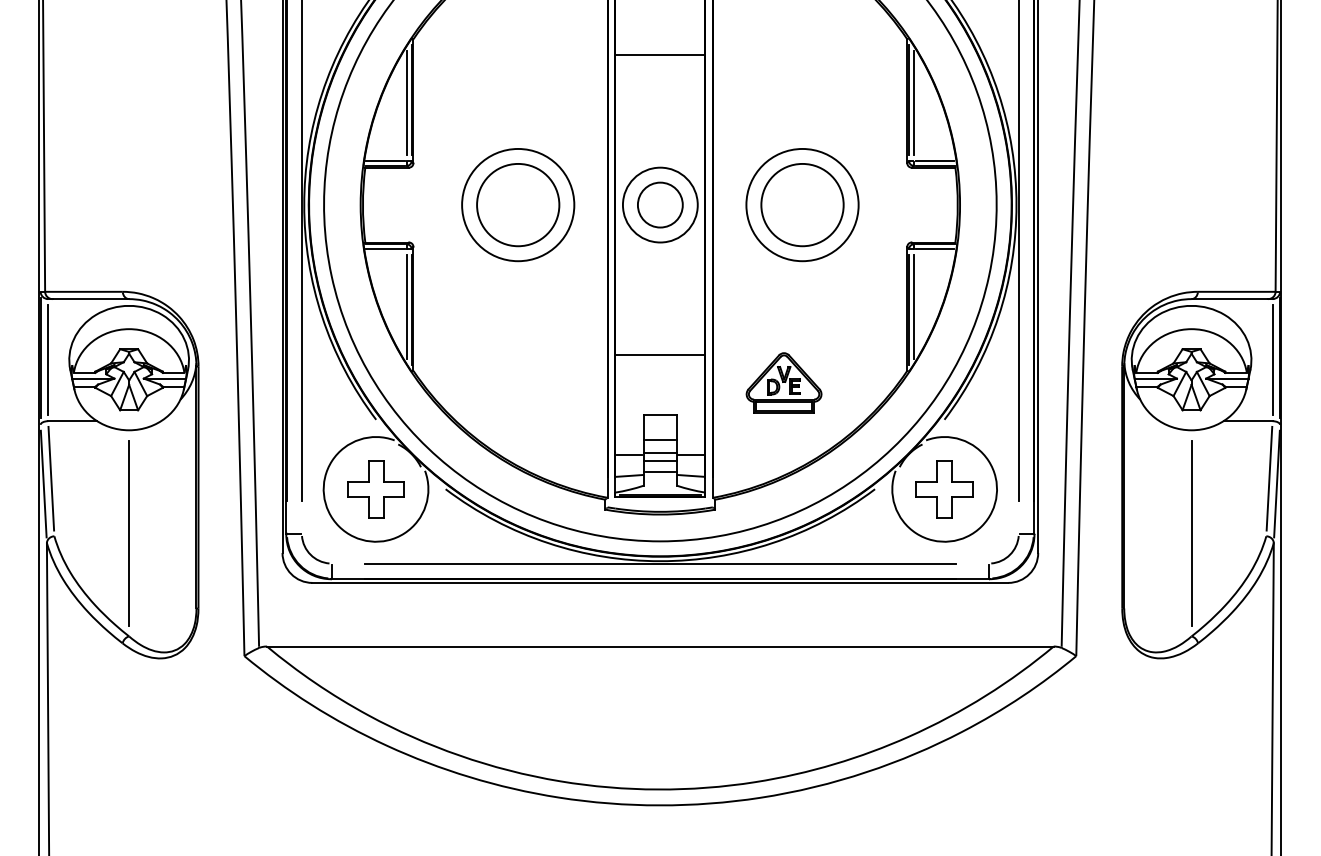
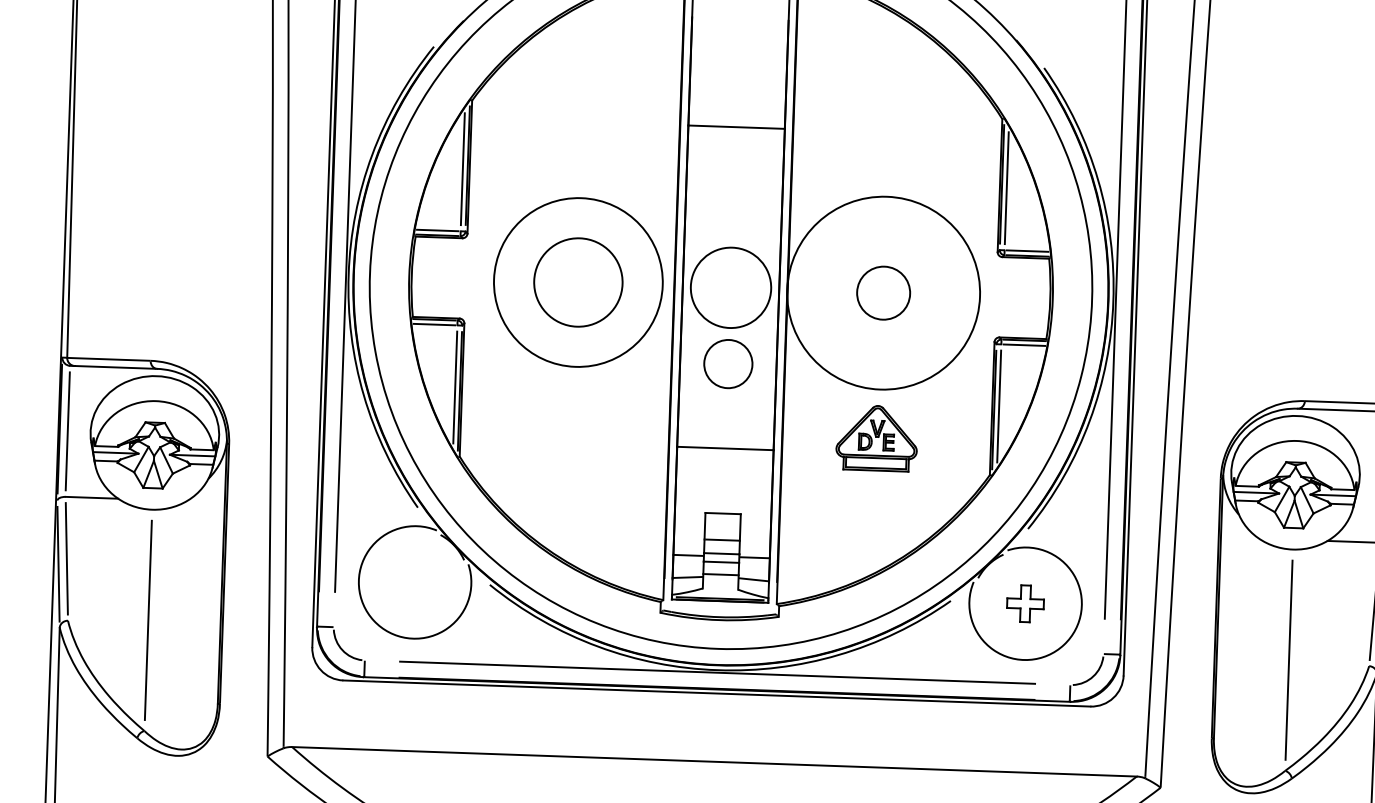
circle: (518, 204) -> (578, 281), size x1.4
circle: (660, 204) -> (728, 363), moved
circle: (802, 204) -> (883, 292), size x0.6
circle: (802, 204) -> (883, 292), size x1.6
part: (783, 382) -> (876, 437), moved
part: (375, 489) -> (414, 582), removed
part: (944, 489) -> (1025, 603), size x0.6

